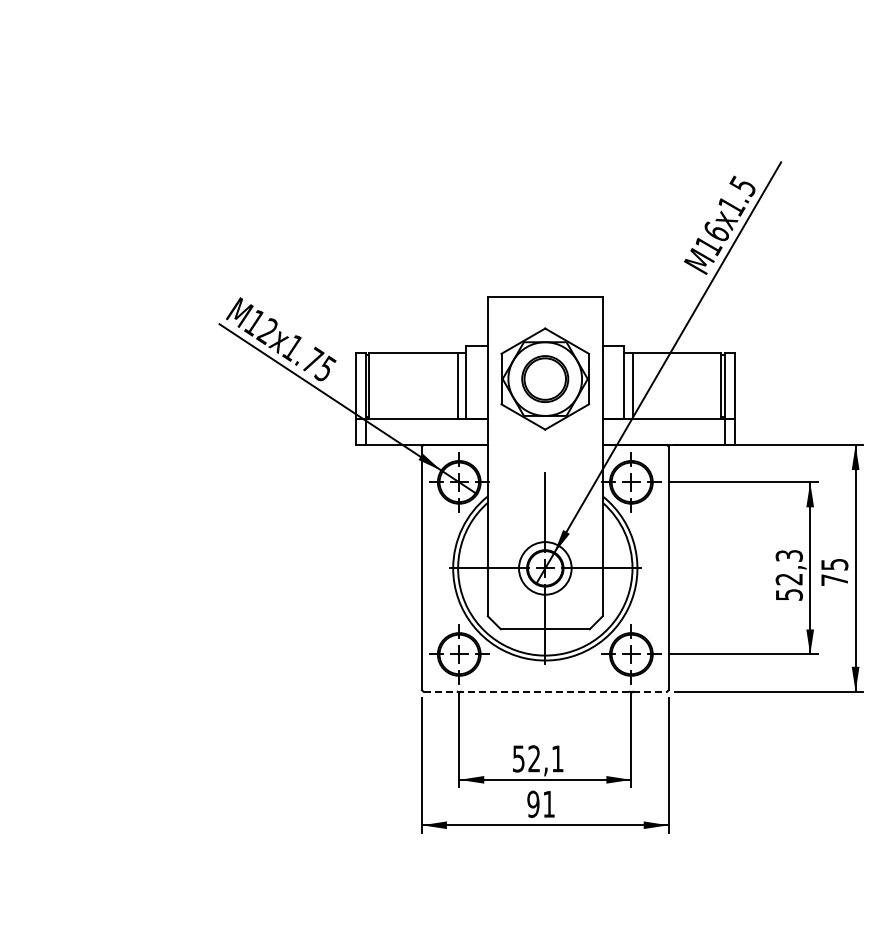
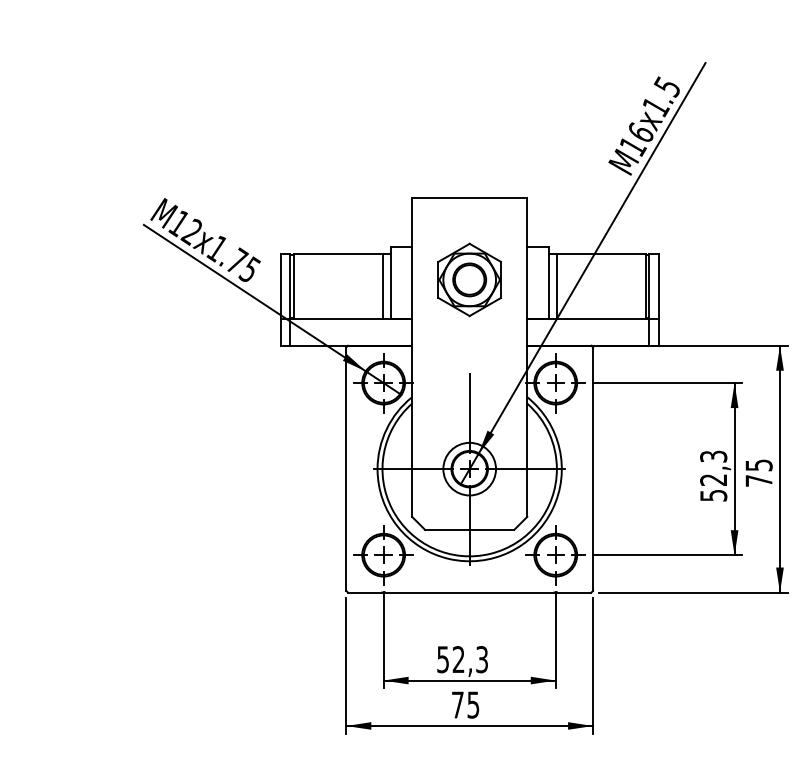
part: (545, 379) -> (469, 280), size x0.71
line: (545, 691) -> (469, 592), dashed -> solid
text: (557, 758) -> (481, 659), 52,1 -> 52,3
text: (540, 803) -> (464, 704), 91 -> 75

